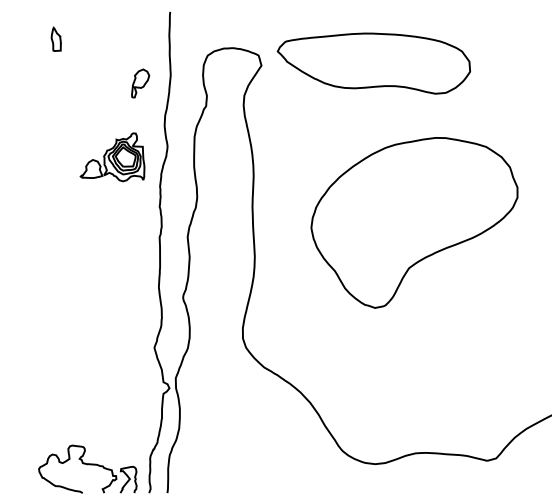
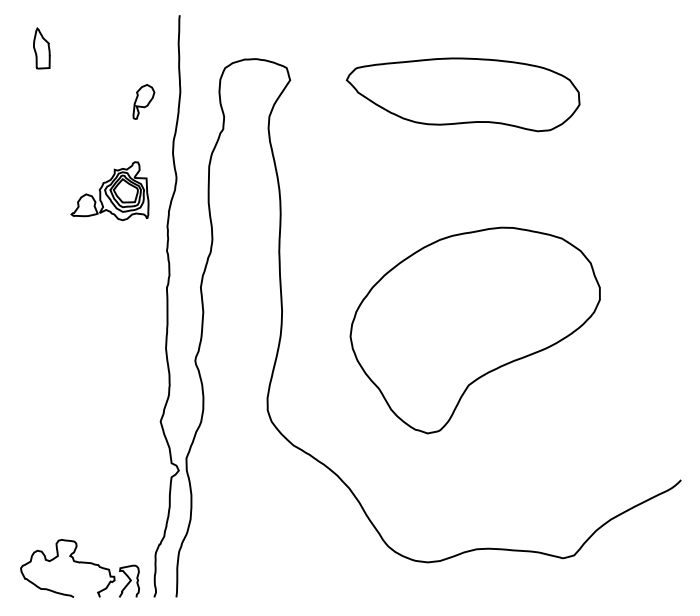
part: (55, 39) -> (41, 48), size x1.43
part: (373, 63) -> (462, 94), moved
part: (413, 222) -> (474, 330), moved

